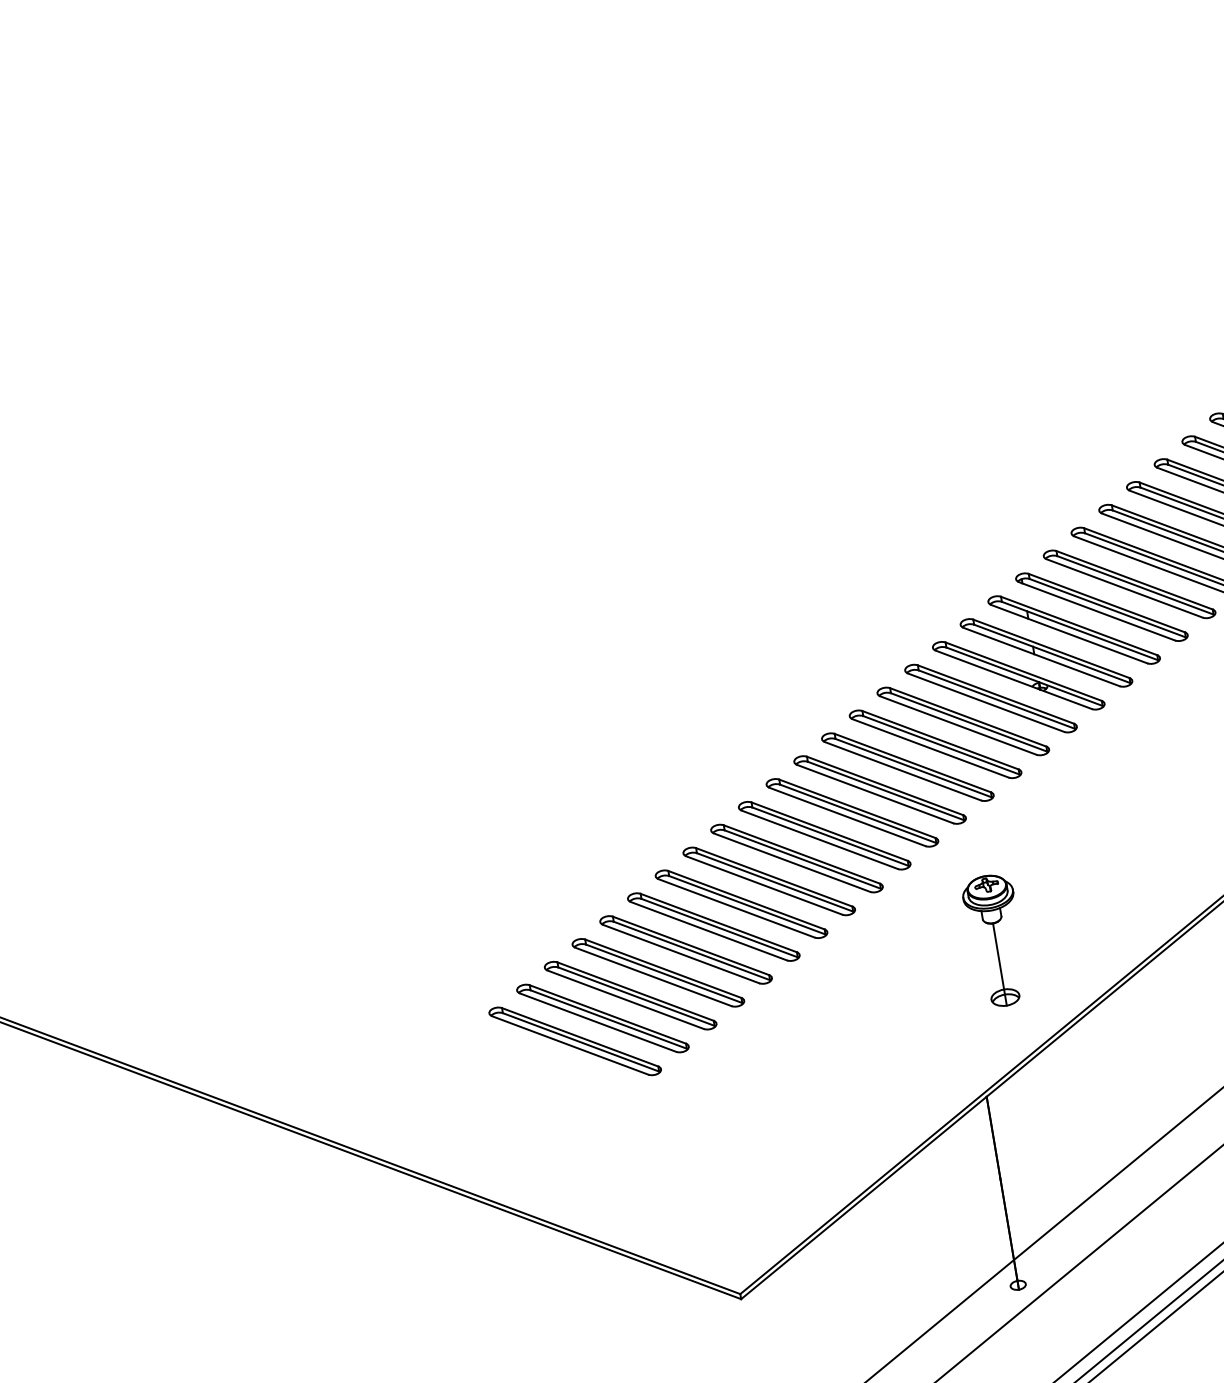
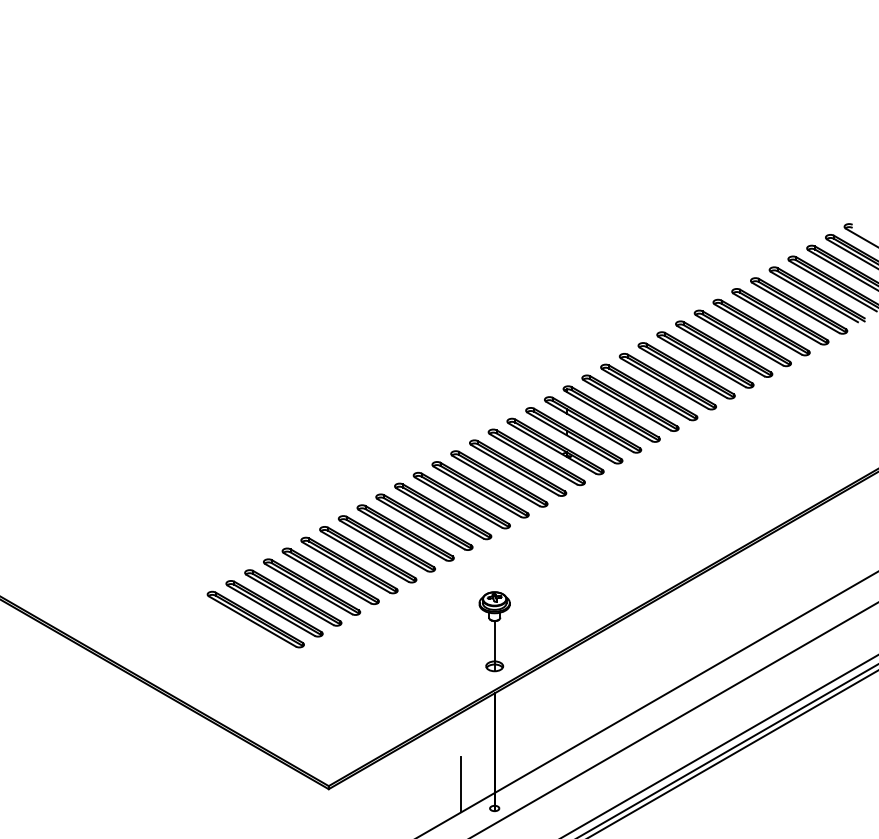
part: (995, 940) -> (494, 631), moved
line: (957, 1255) -> (461, 784), added

